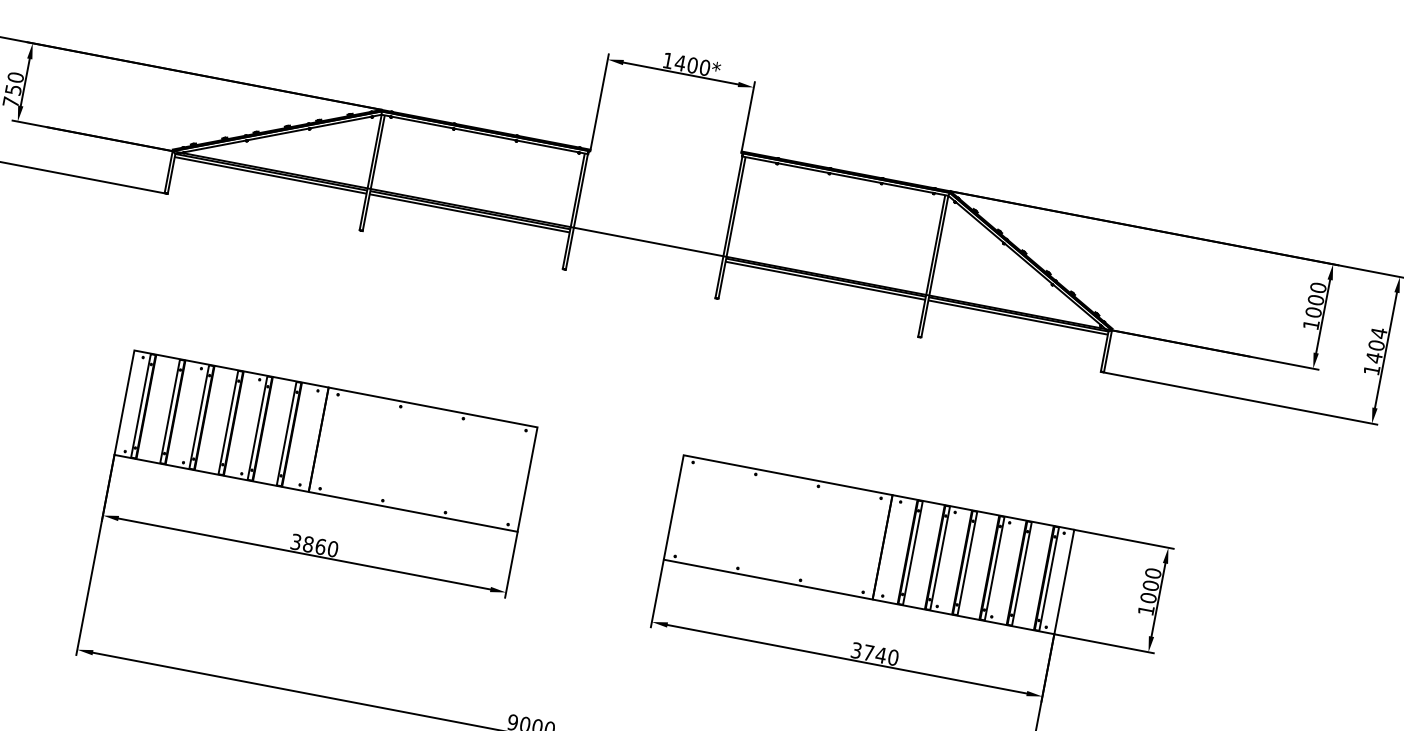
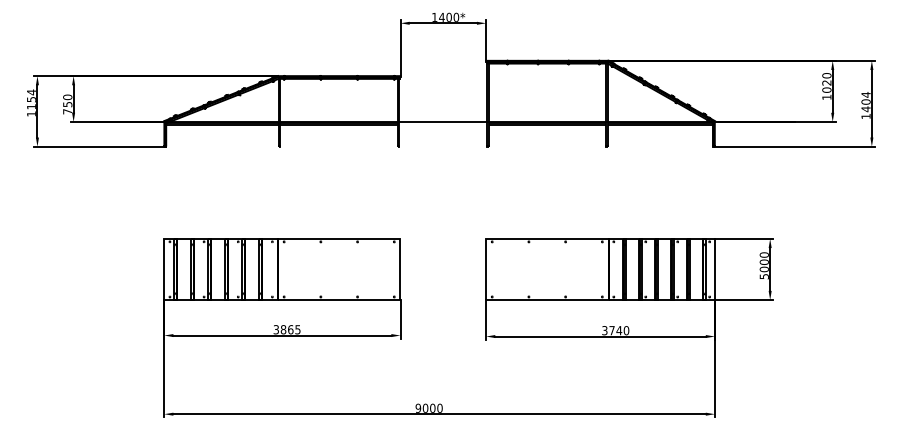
text: (1315, 299) -> (826, 82), 1000 -> 1020
text: (332, 548) -> (297, 329), 3860 -> 3865
text: (1144, 609) -> (763, 276), 1000 -> 5000

